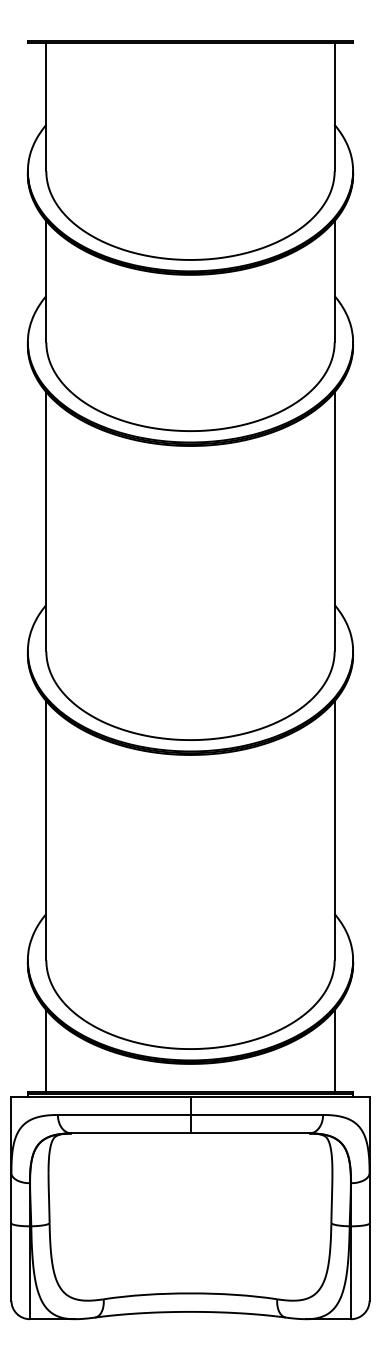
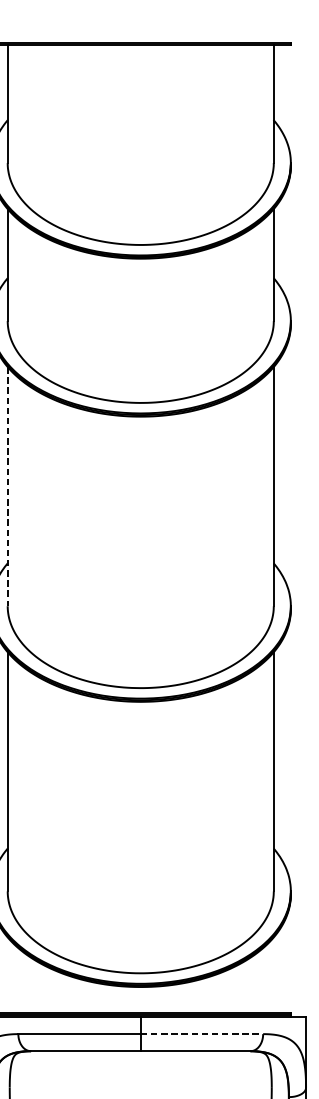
line: (46, 521) -> (7, 486), solid -> dashed
line: (46, 1051) -> (7, 975), removed
line: (334, 1051) -> (273, 975), removed
line: (257, 1114) -> (202, 1033), solid -> dashed

